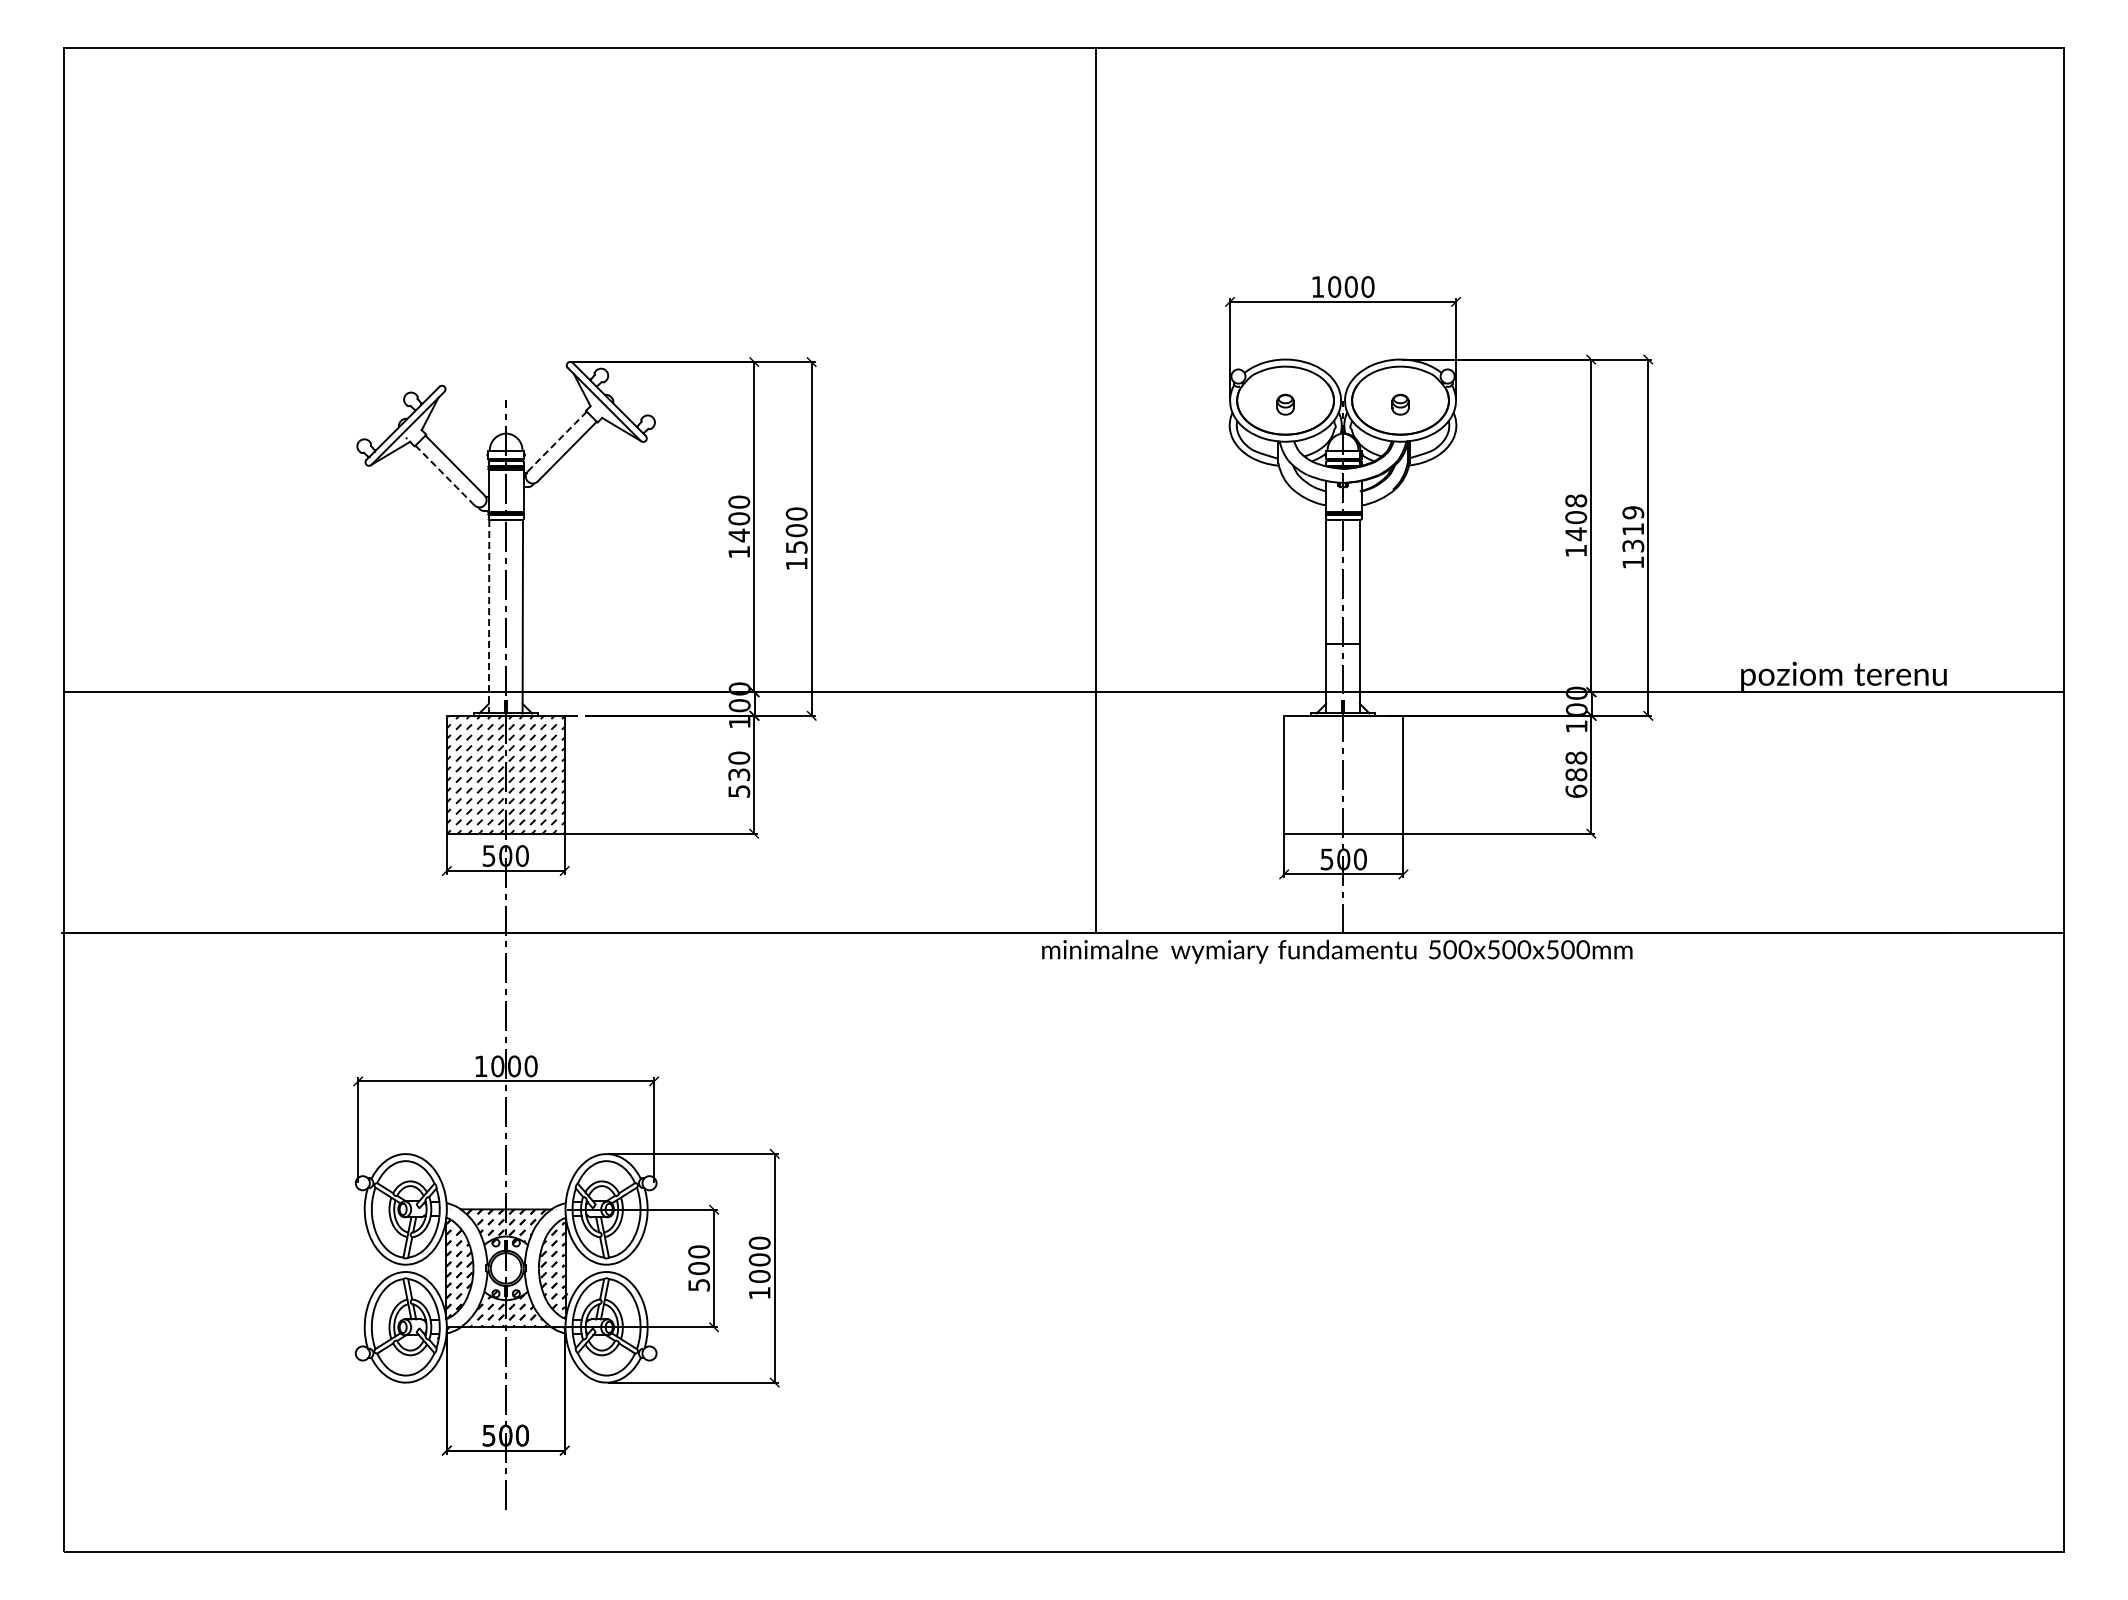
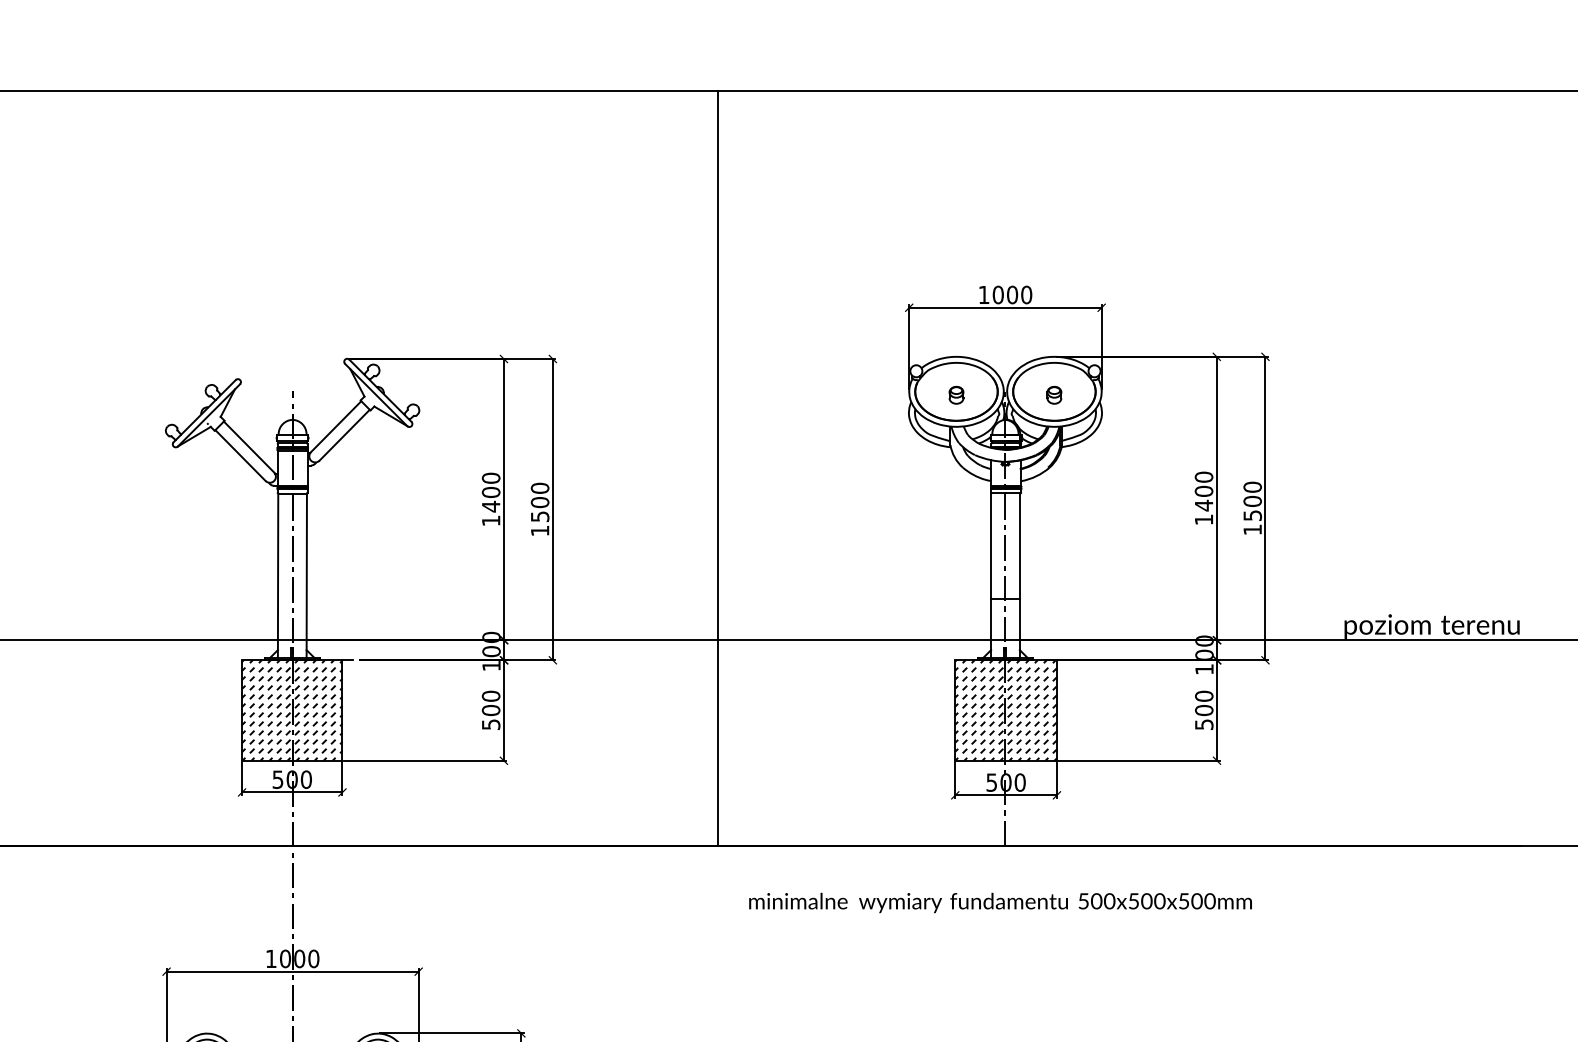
line: (557, 441) -> (336, 426), dashed -> solid
line: (445, 475) -> (240, 455), dashed -> solid
line: (1096, 490) -> (717, 468), moved
text: (1575, 500) -> (1203, 476), 1408 -> 1400
text: (1633, 528) -> (1252, 500), 1319 -> 1500
line: (489, 616) -> (278, 575), dashed -> solid
text: (739, 774) -> (491, 710), 530 -> 500
hatch: (1343, 774) -> (1005, 710), added
text: (1576, 774) -> (1204, 710), 688 -> 500
text: (1337, 951) -> (1000, 902), moved

